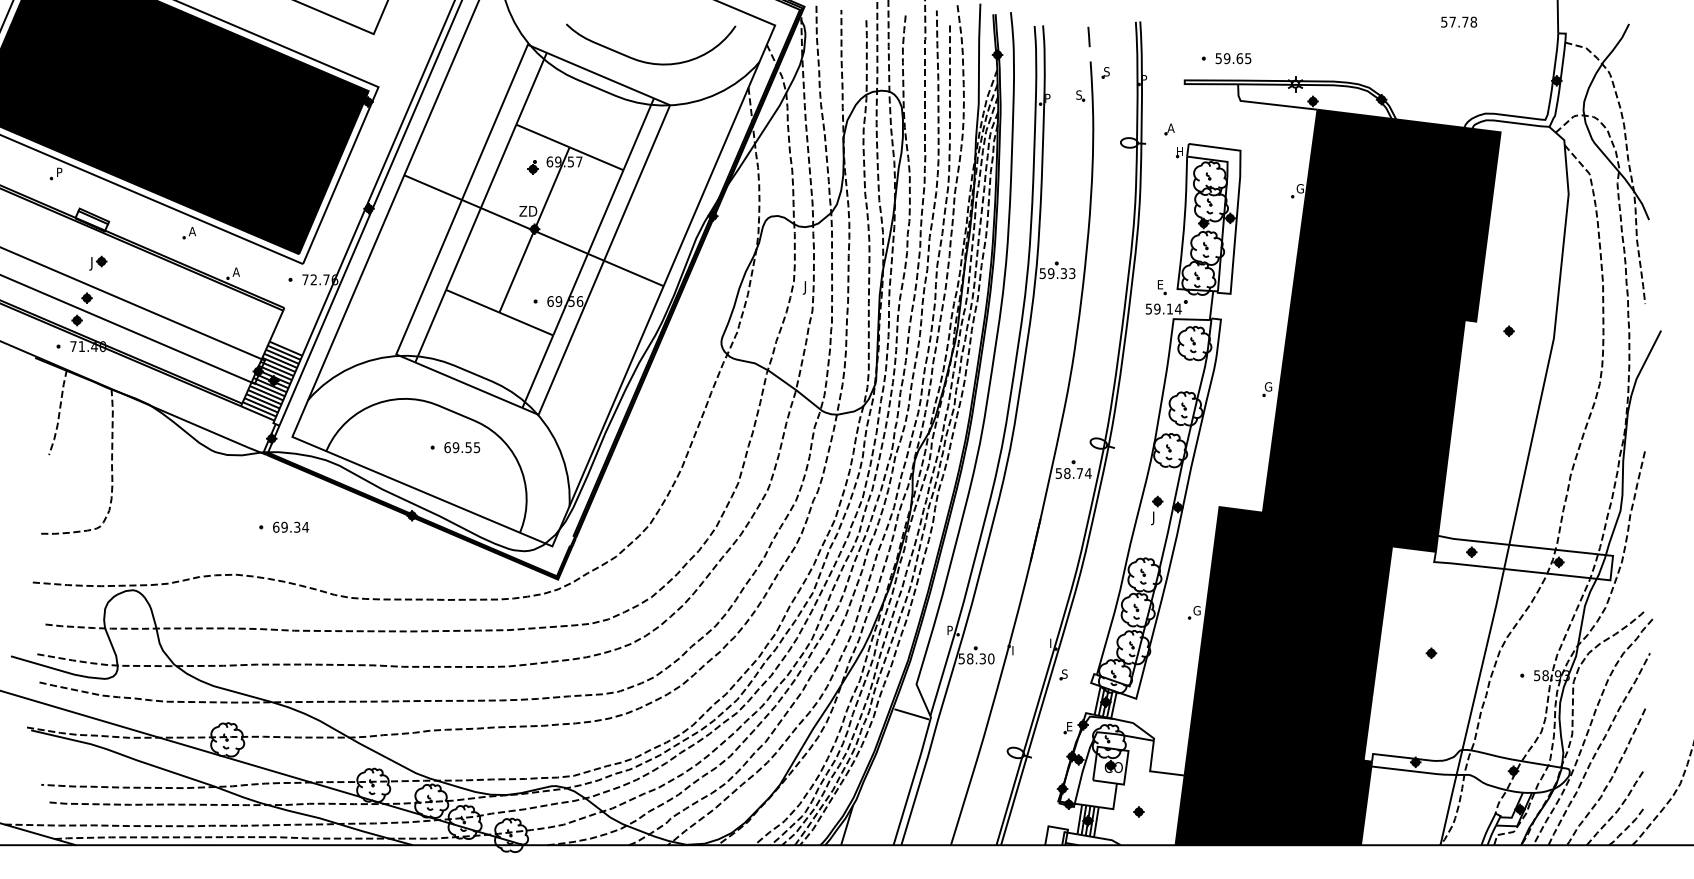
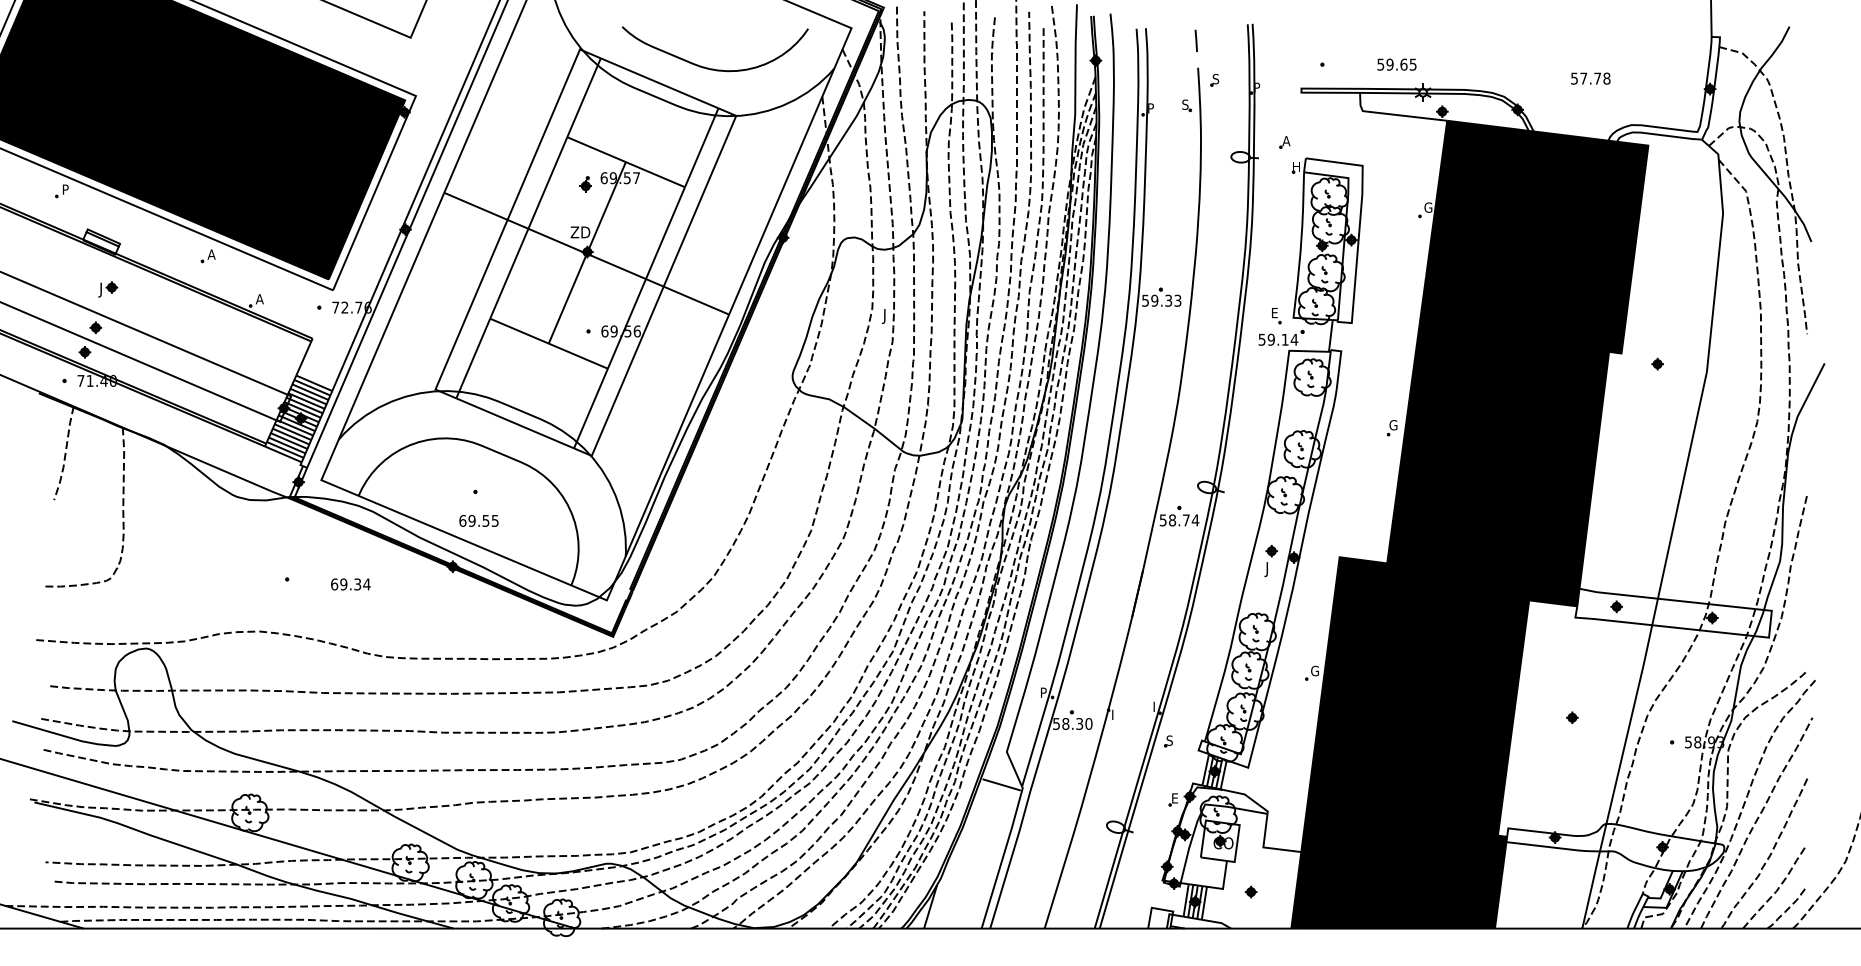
text: (1458, 22) -> (1590, 78), moved
text: (1233, 58) -> (1396, 64), moved
text: (461, 447) -> (478, 520), moved
text: (290, 527) -> (350, 584), moved

